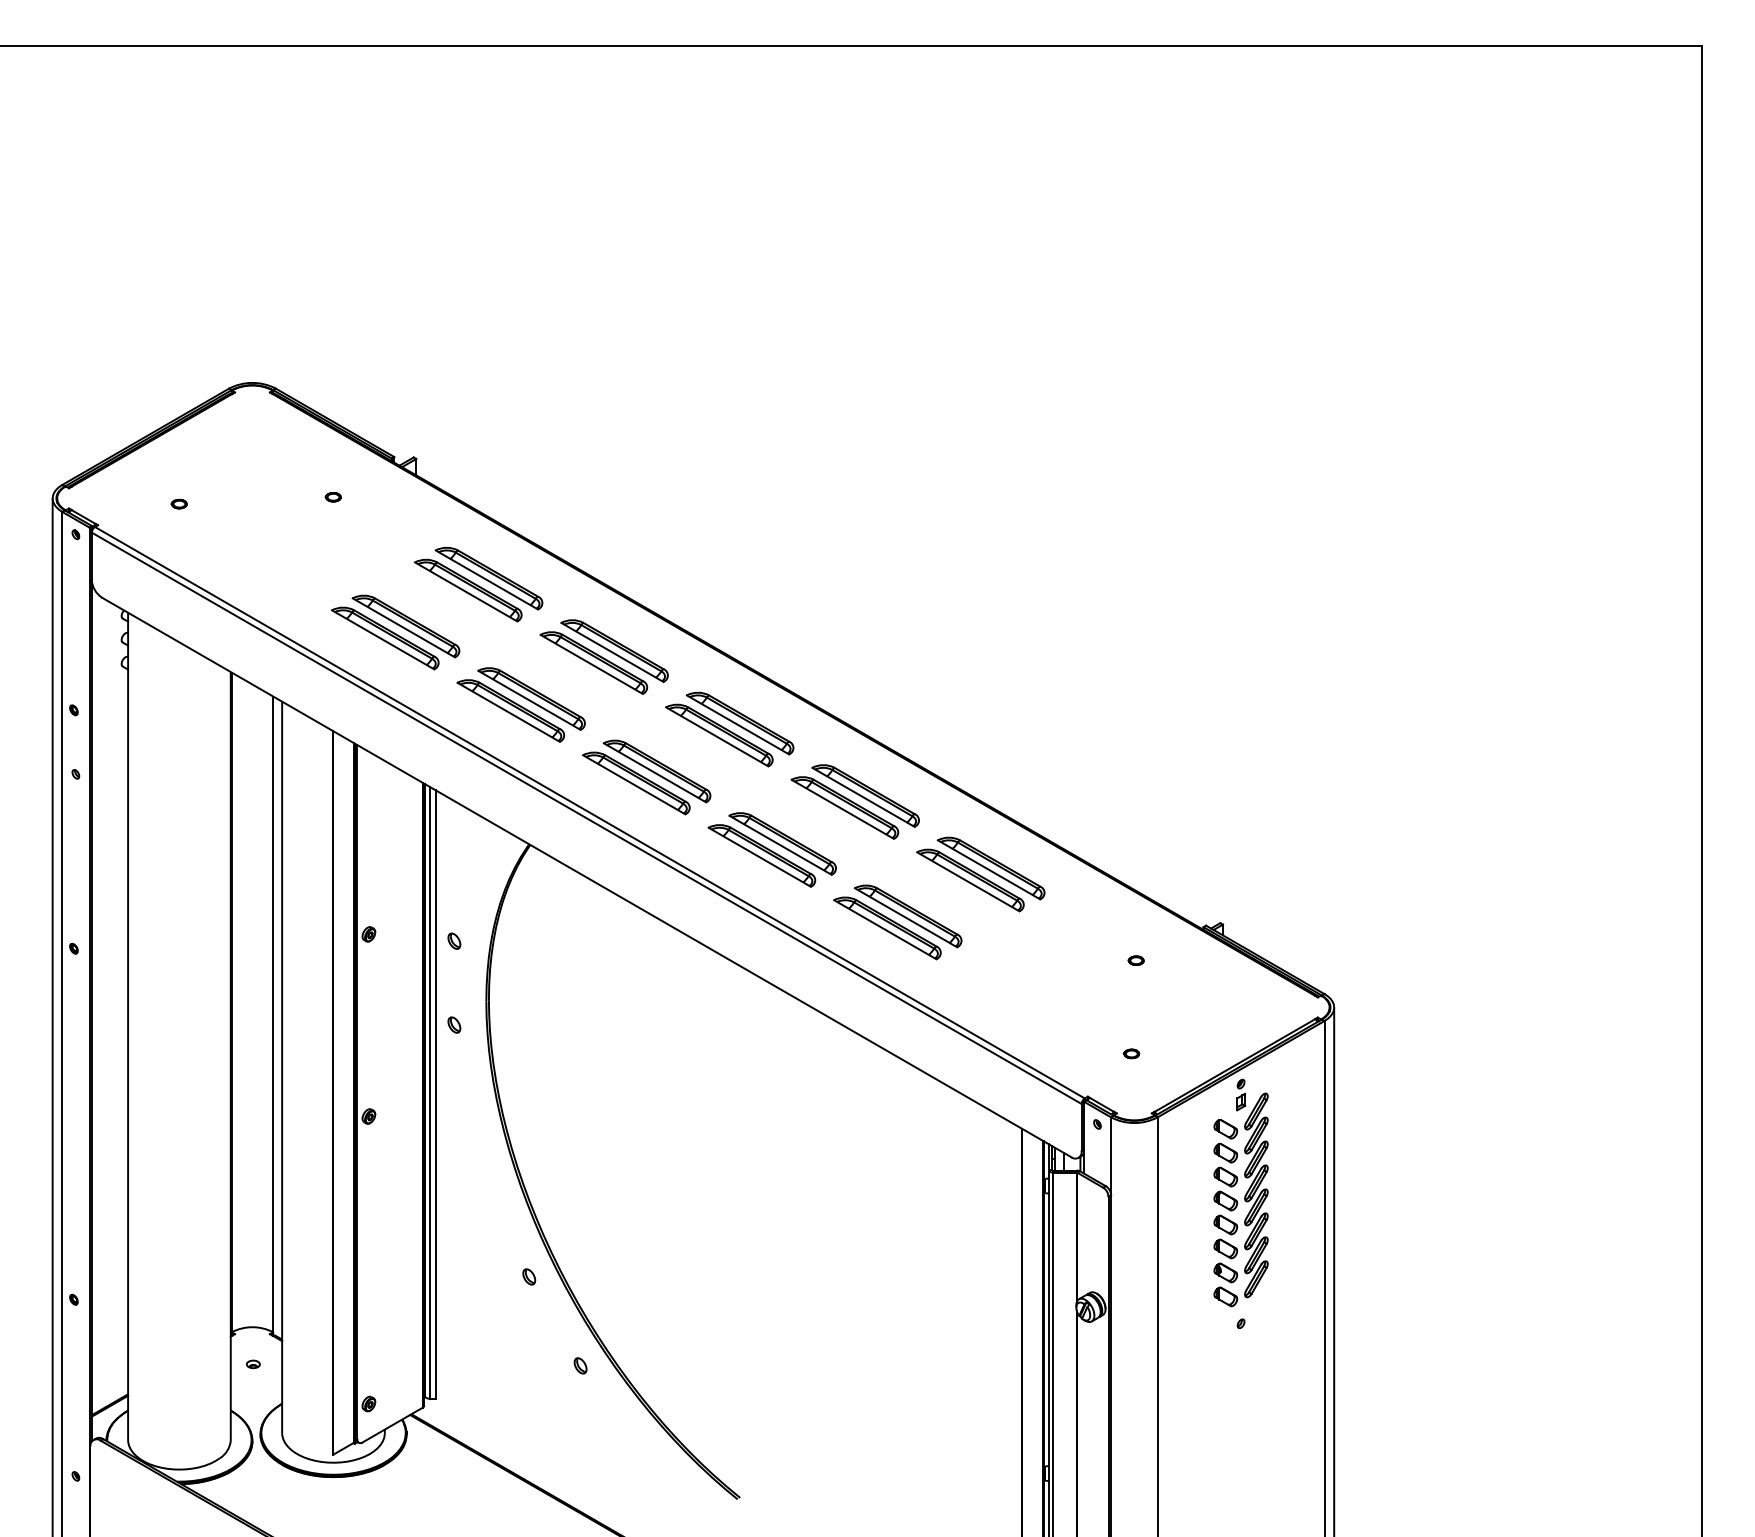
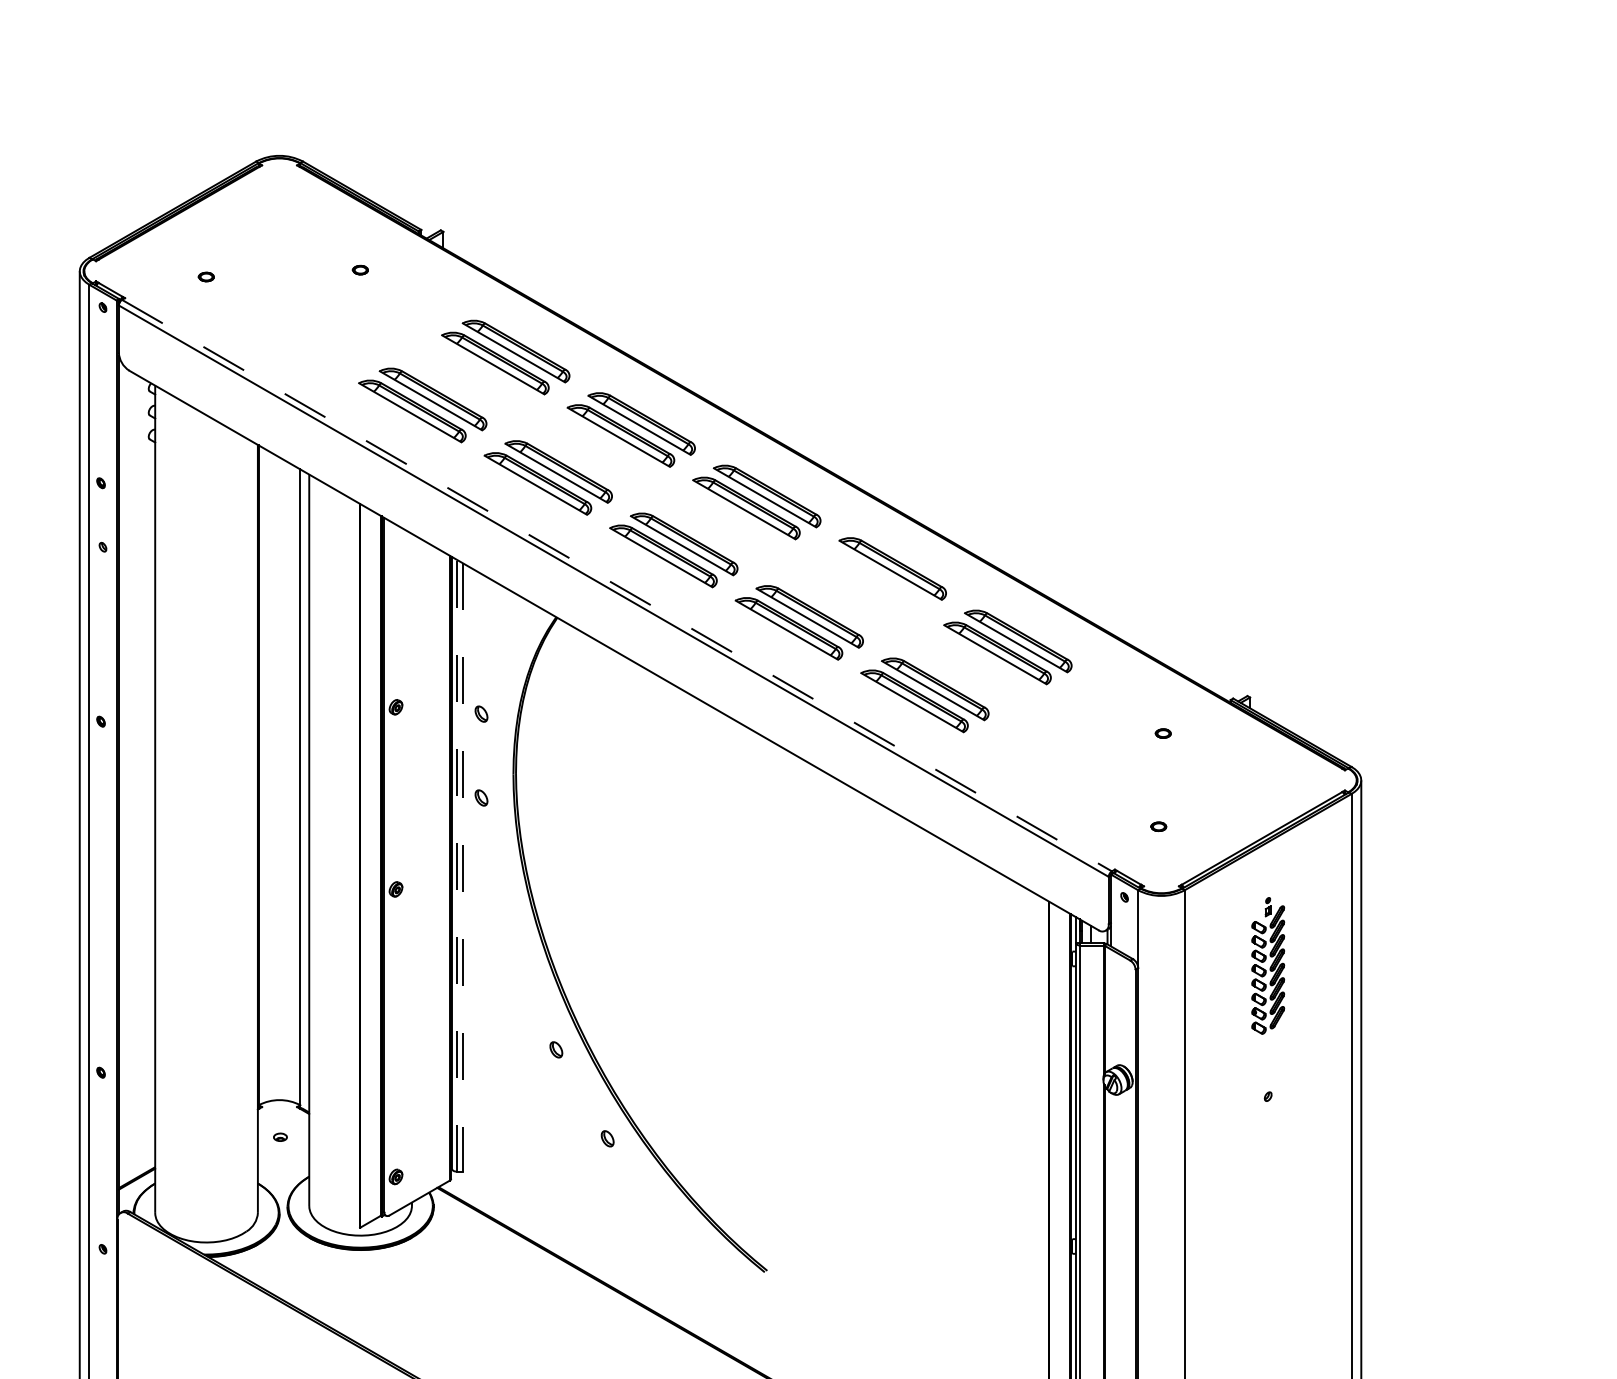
part: (844, 807) -> (871, 580), removed
line: (590, 812) -> (617, 585), solid -> dashed
line: (429, 1092) -> (456, 865), solid -> dashed
line: (436, 1095) -> (463, 868), solid -> dashed
part: (1240, 1192) -> (1267, 965), size x0.6

